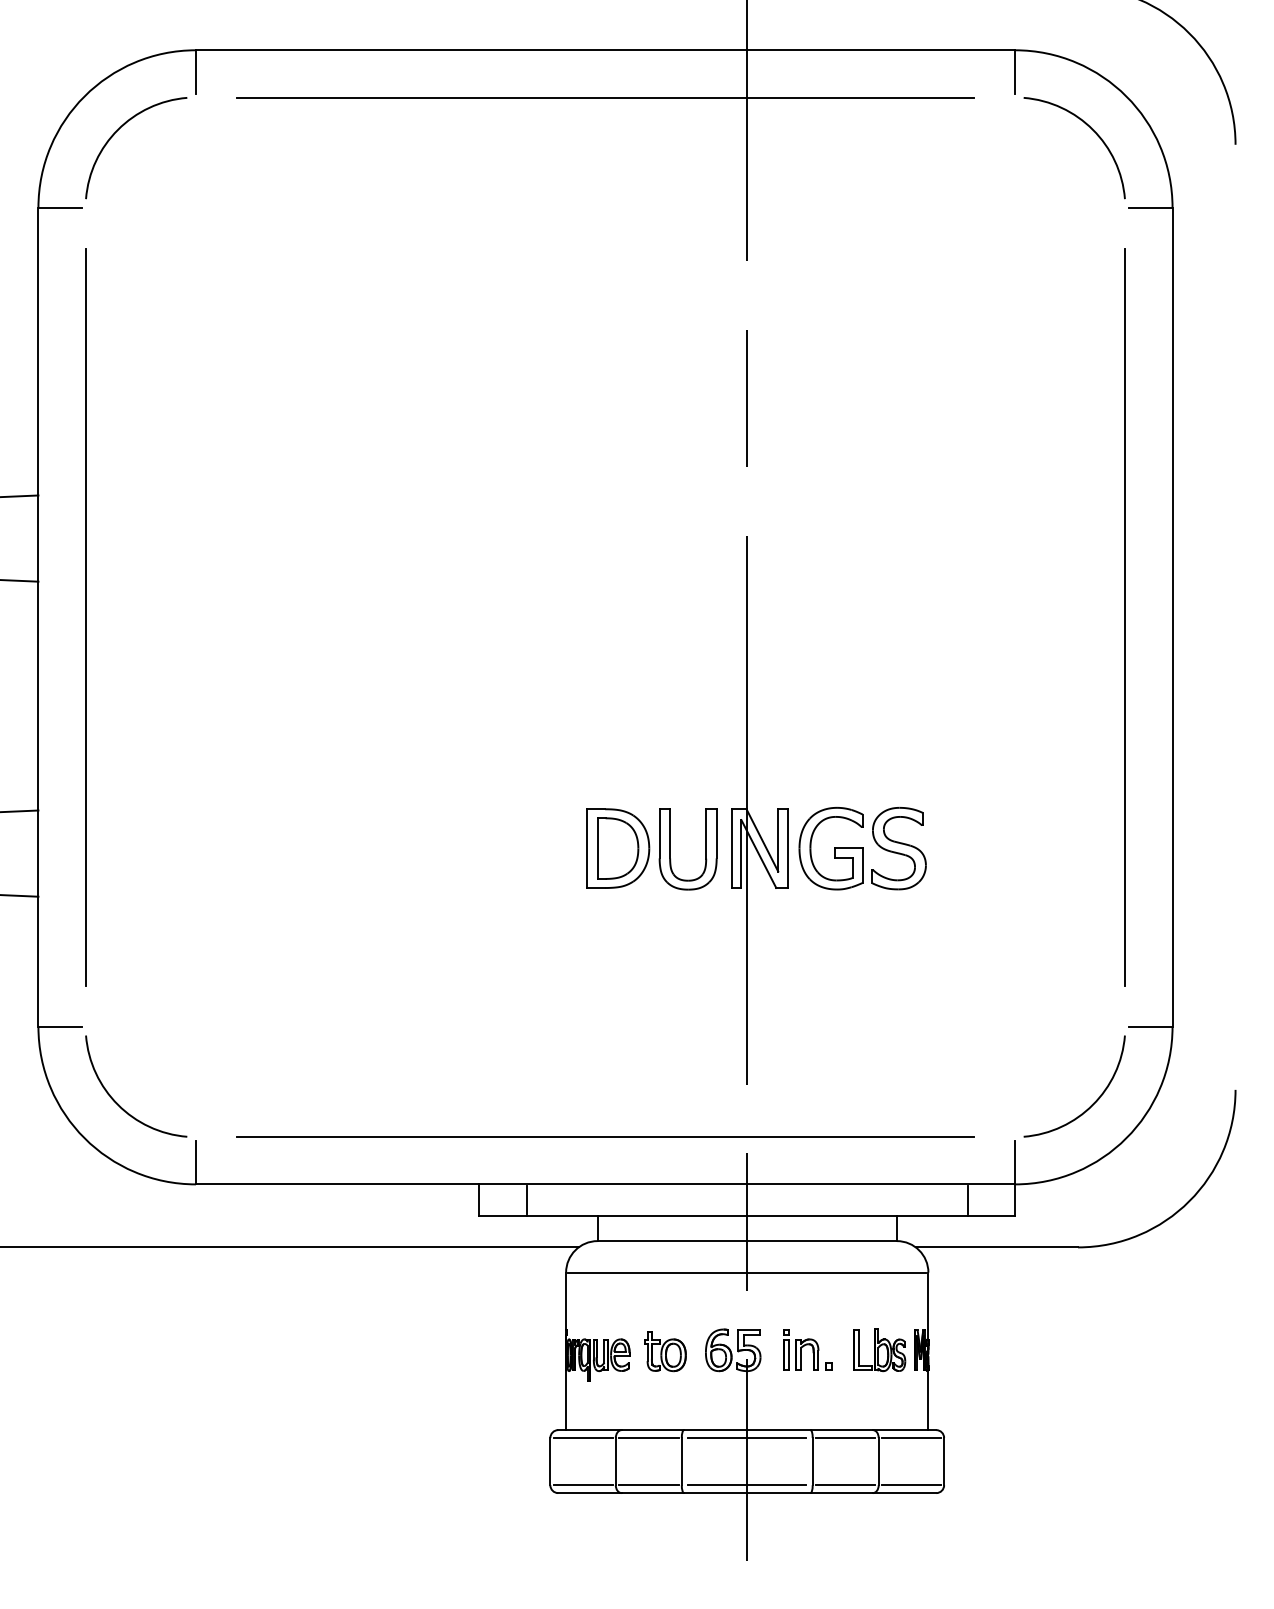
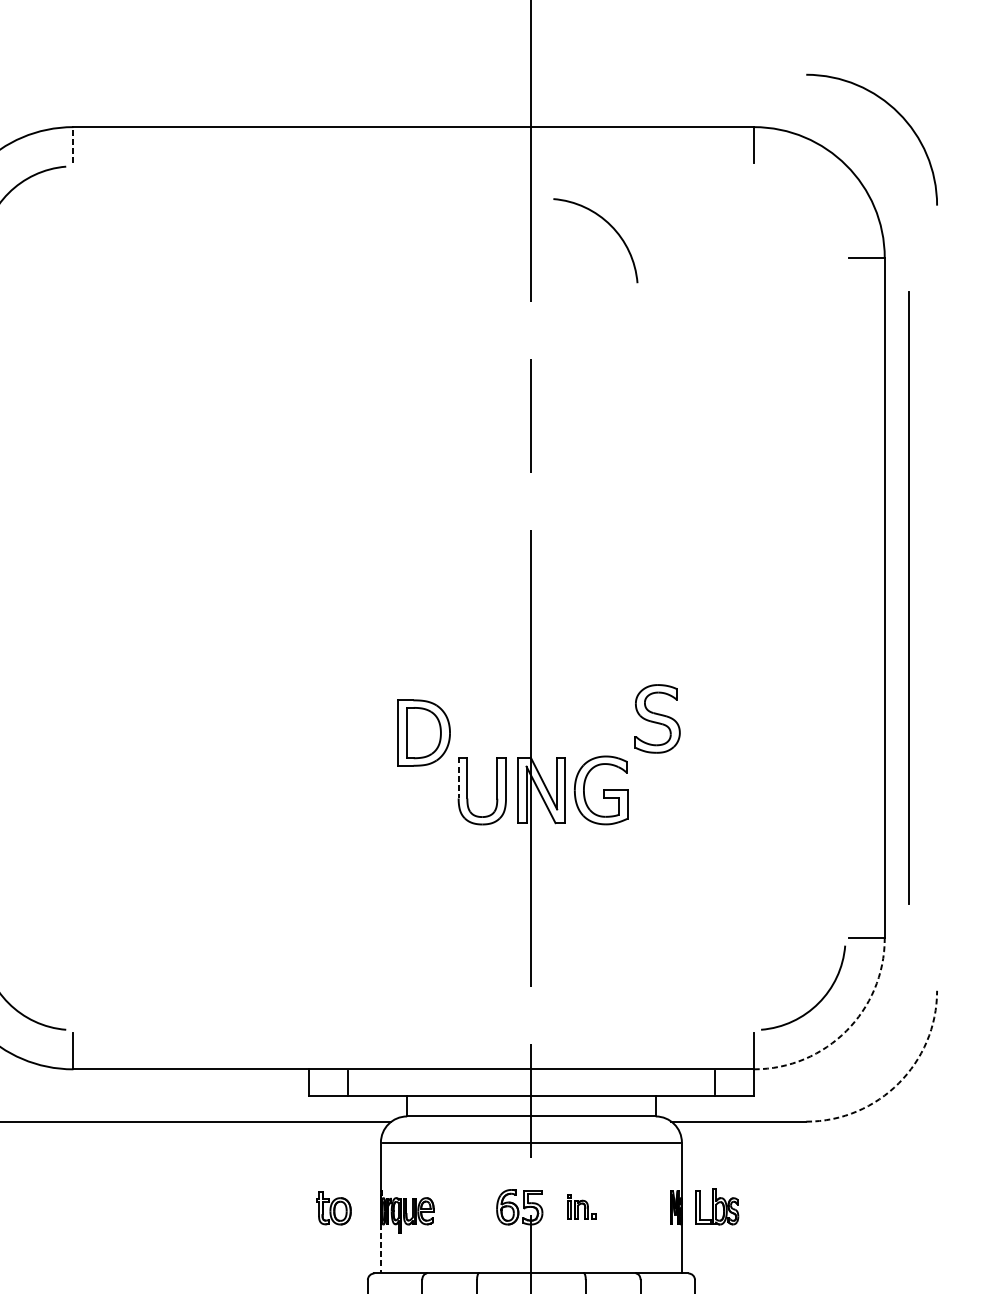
line: (195, 72) -> (73, 145), solid -> dashed
line: (605, 97) -> (413, 166), removed
arc: (1092, 130) -> (610, 226), moved
line: (1124, 617) -> (907, 598), moved
line: (659, 833) -> (458, 777), solid -> dashed
part: (618, 848) -> (424, 732), moved
part: (898, 848) -> (657, 718), moved
line: (605, 1137) -> (413, 1030), removed
arc: (1126, 1138) -> (846, 1031), solid -> dashed
arc: (1189, 1201) -> (898, 1083), solid -> dashed
part: (807, 1349) -> (581, 1206), size x0.7
part: (879, 1350) -> (716, 1207), moved
part: (665, 1351) -> (333, 1208), moved
line: (566, 1400) -> (381, 1248), solid -> dashed
line: (582, 1437) -> (394, 1279), removed
line: (648, 1437) -> (449, 1279), removed
line: (747, 1437) -> (531, 1279), removed
line: (845, 1437) -> (613, 1279), removed
line: (910, 1437) -> (667, 1279), removed

